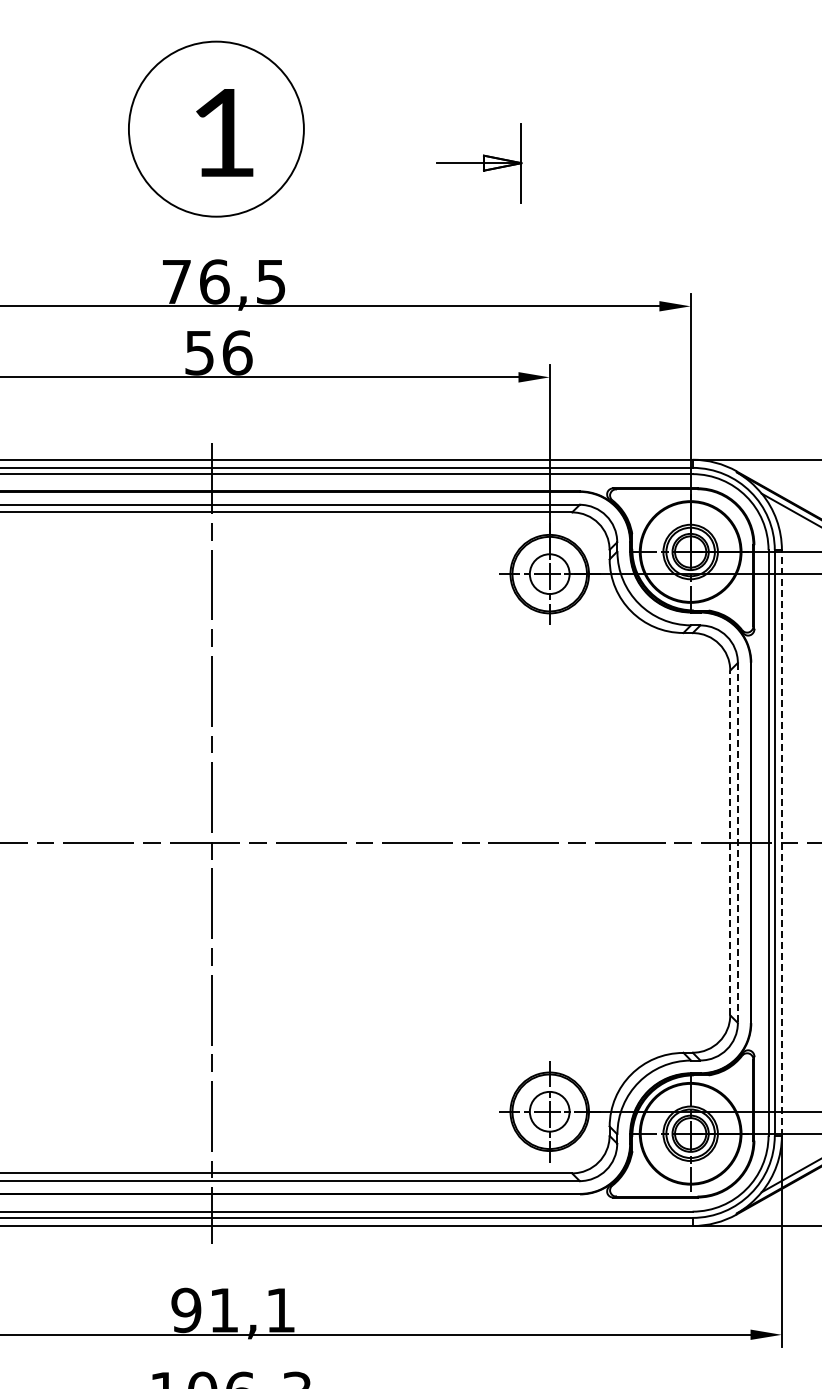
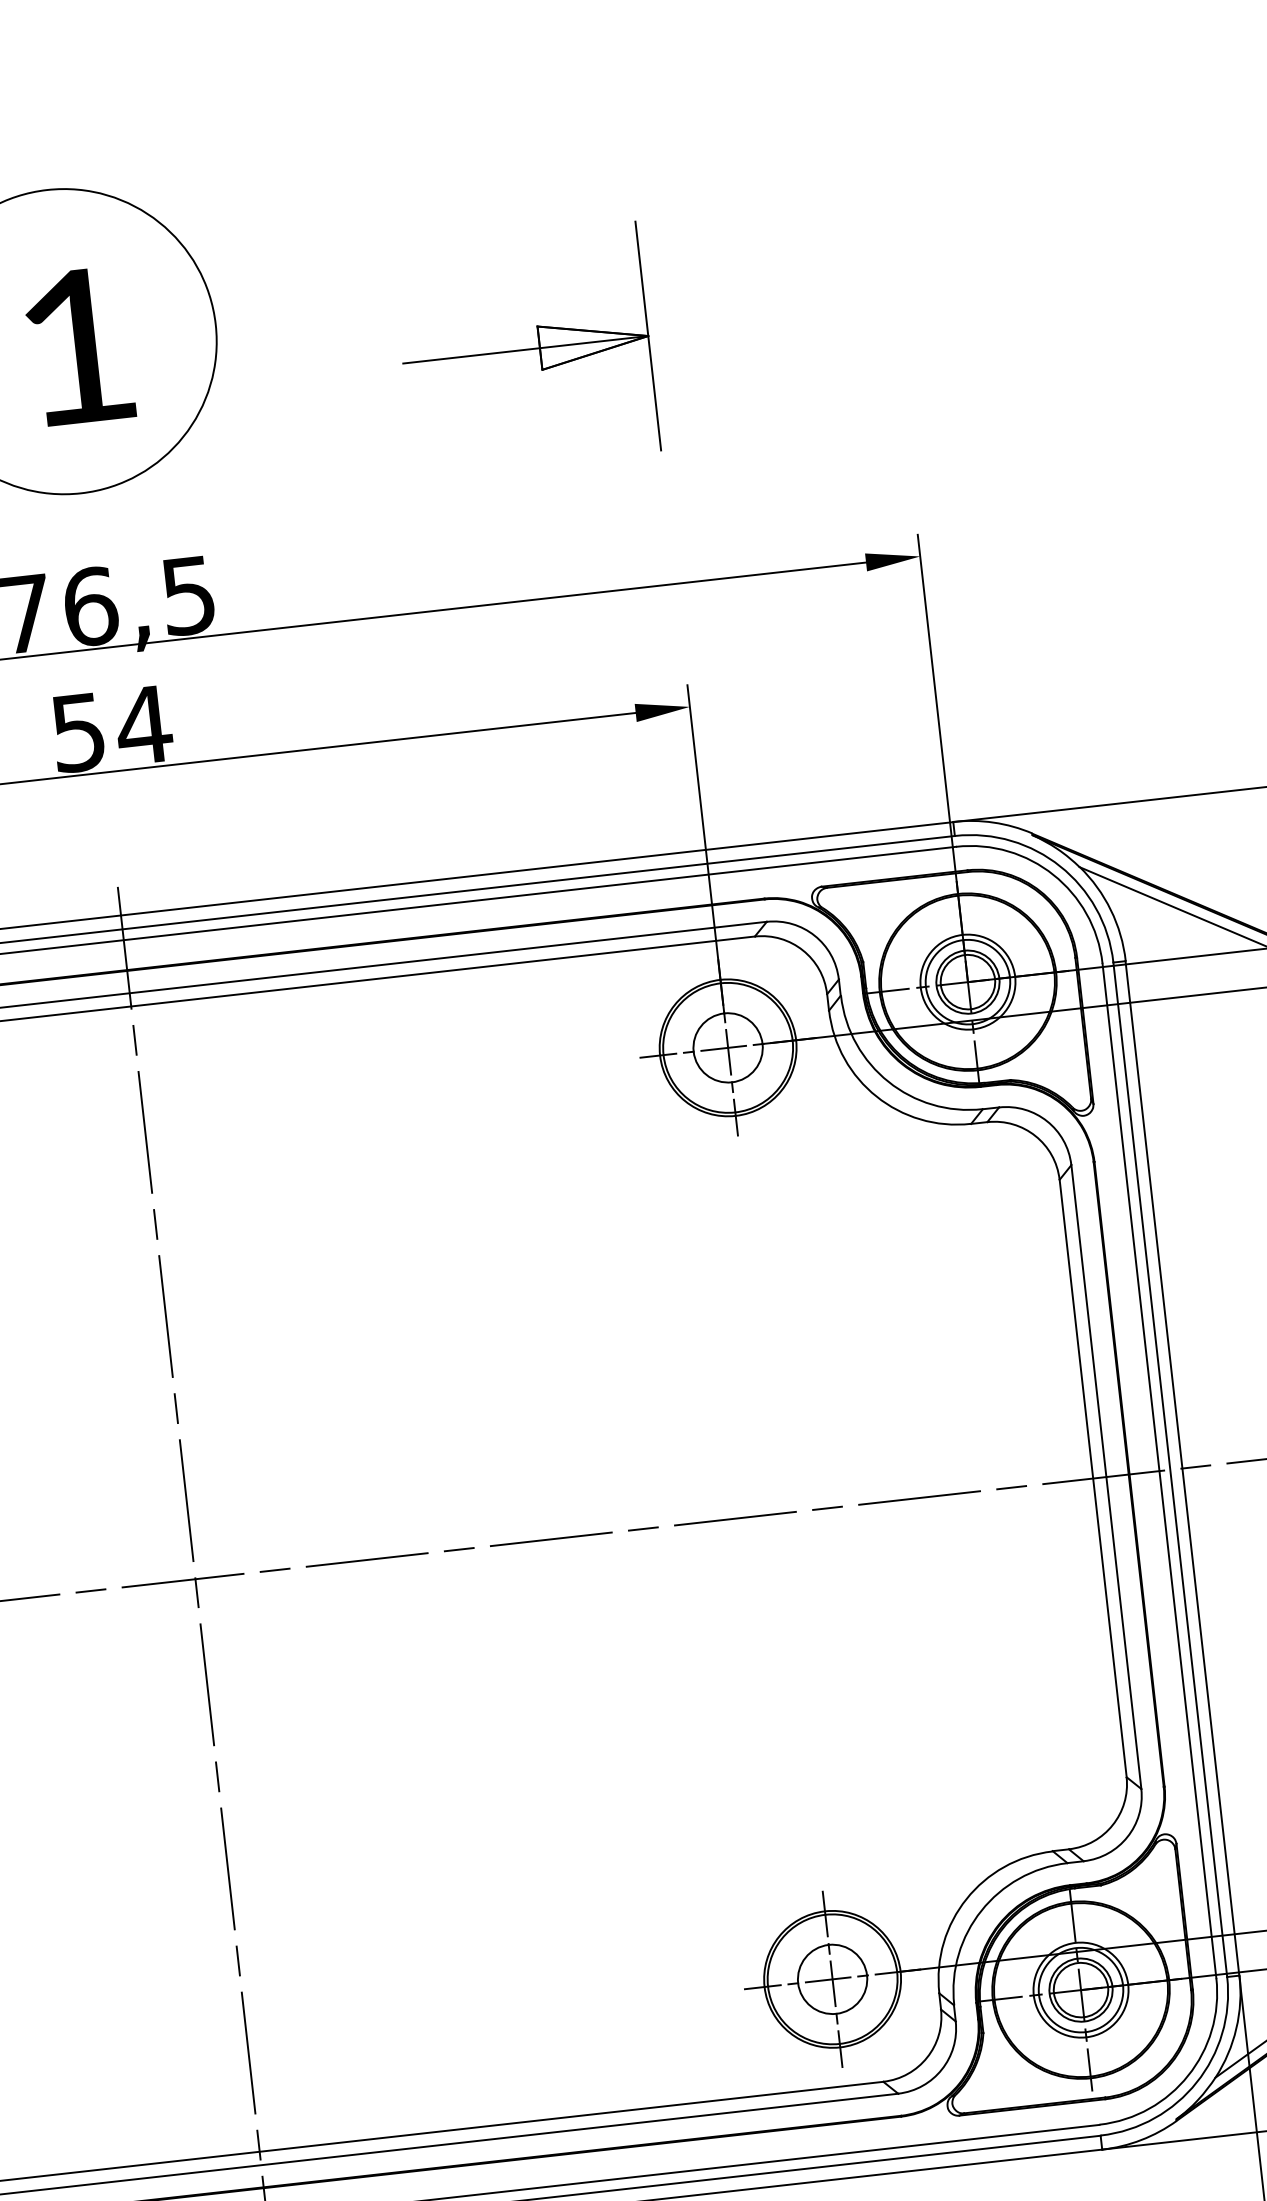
part: (478, 162) -> (524, 348), size x1.67
text: (237, 352) -> (144, 724), 56 -> 54
line: (730, 842) -> (1093, 1477), dashed -> solid
line: (781, 842) -> (1181, 1467), dashed -> solid
line: (737, 843) -> (1105, 1478), dashed -> solid

